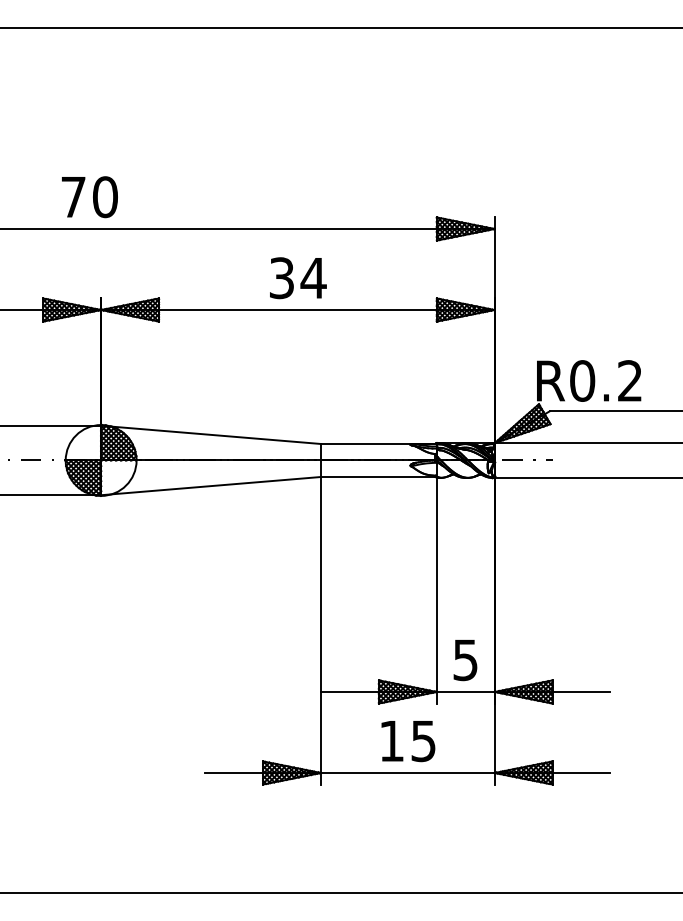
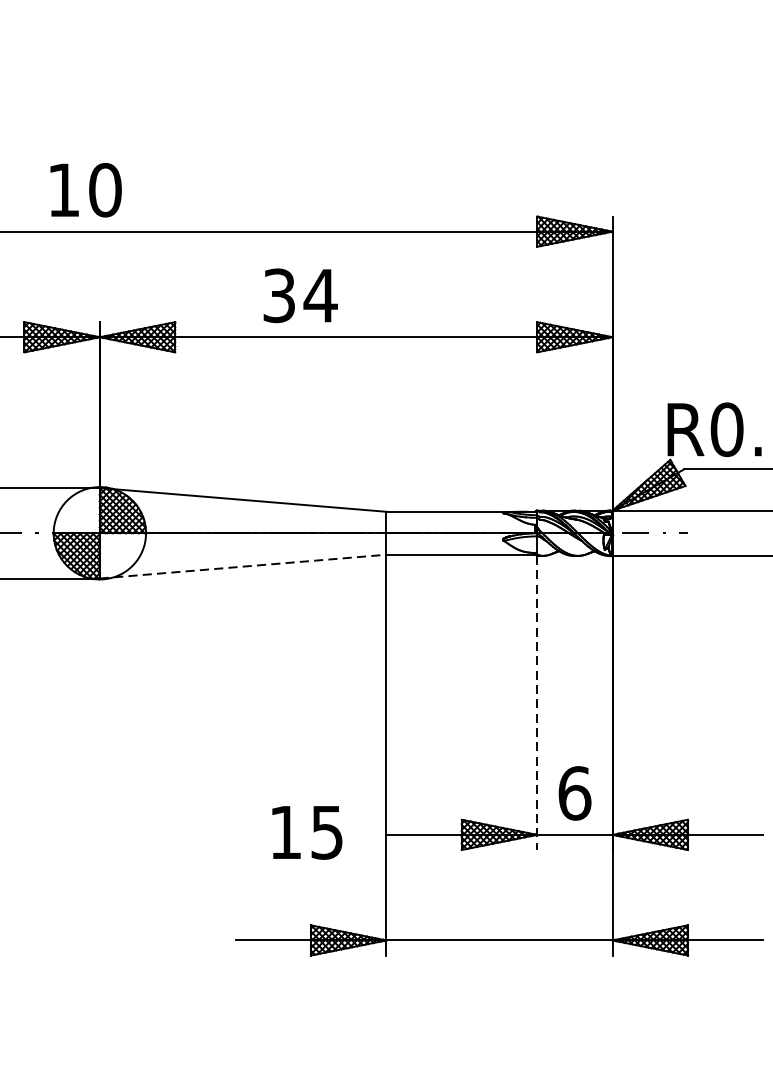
text: (73, 197) -> (63, 190), 70 -> 10
text: (298, 278) -> (300, 296), moved
line: (211, 486) -> (243, 567), solid -> dashed
line: (436, 590) -> (536, 702), solid -> dashed
text: (465, 660) -> (574, 793), 5 -> 6
text: (408, 741) -> (307, 832), moved

